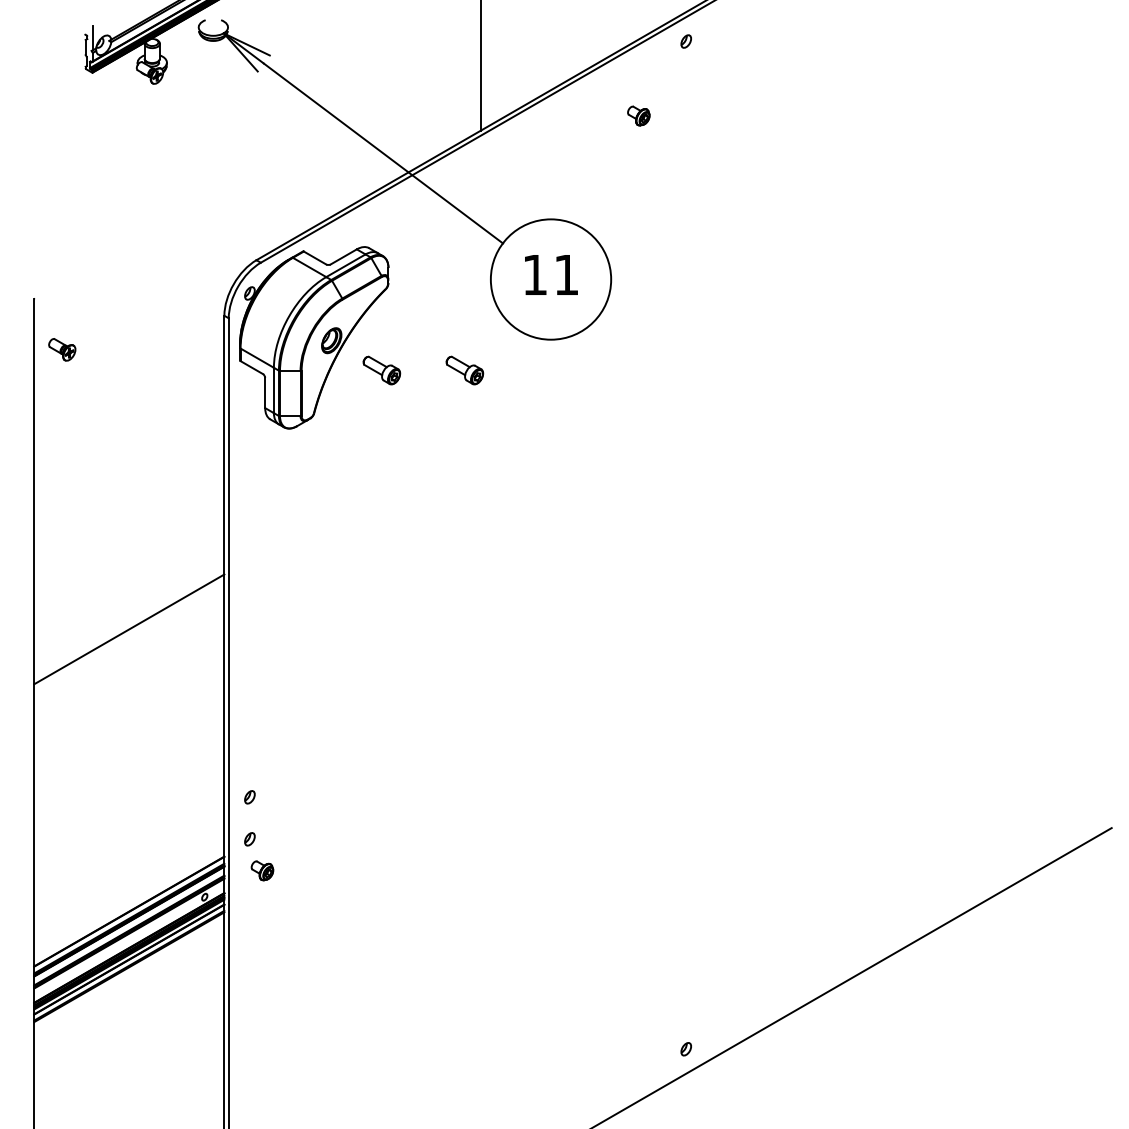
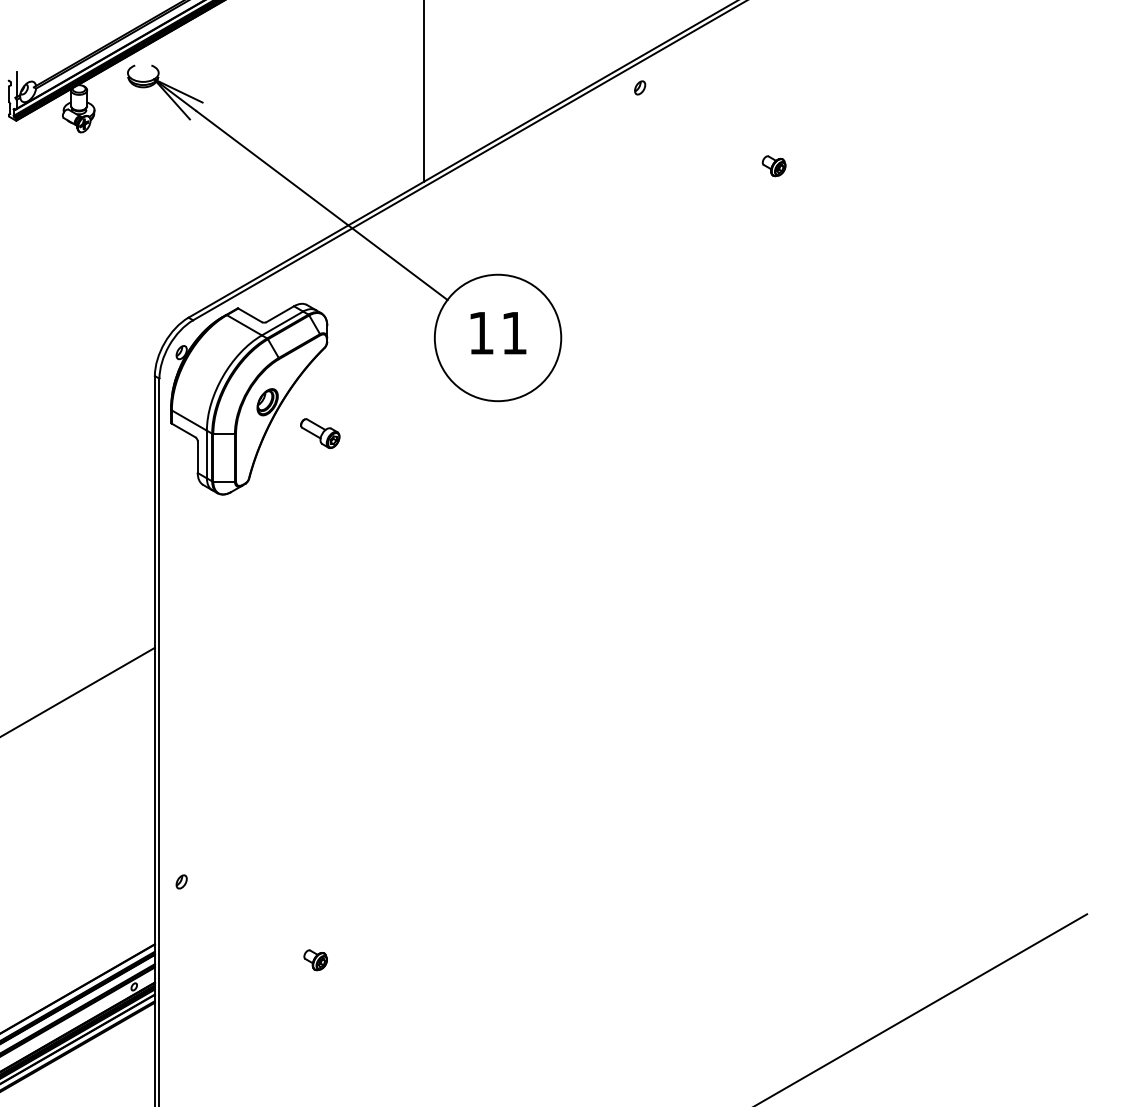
part: (638, 115) -> (773, 165), moved
part: (464, 370) -> (407, 433), removed
part: (249, 839) -> (181, 926), removed
part: (262, 870) -> (315, 959), moved

